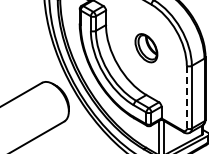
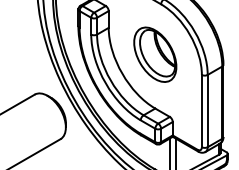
part: (146, 47) -> (155, 53), size x1.67
line: (186, 97) -> (201, 111), dashed -> solid

